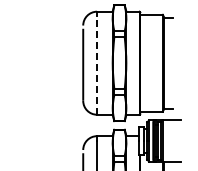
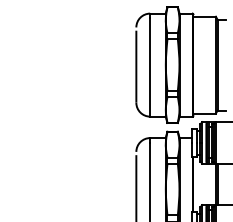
line: (97, 64) -> (150, 66), dashed -> solid

